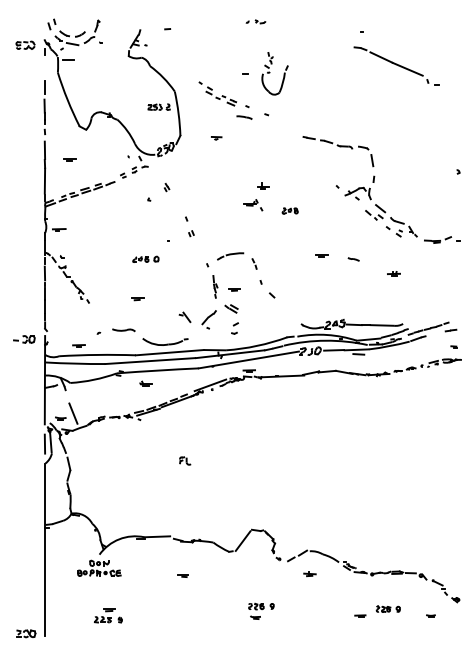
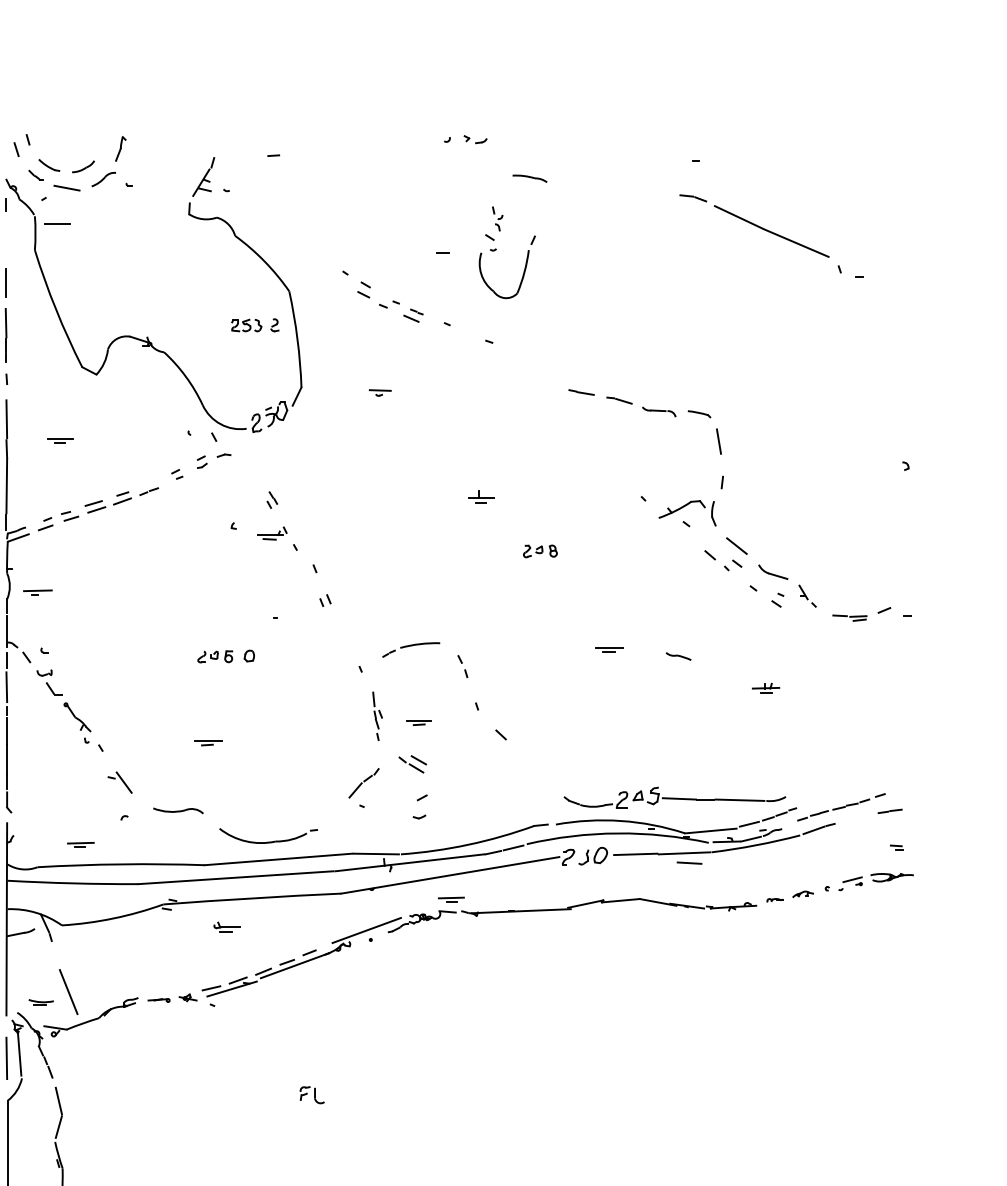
line: (244, 117) -> (530, 178), moved
part: (253, 205) -> (277, 539), moved
part: (184, 317) -> (118, 782), moved

